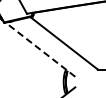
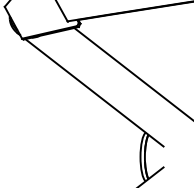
line: (40, 49) -> (94, 92), dashed -> solid

